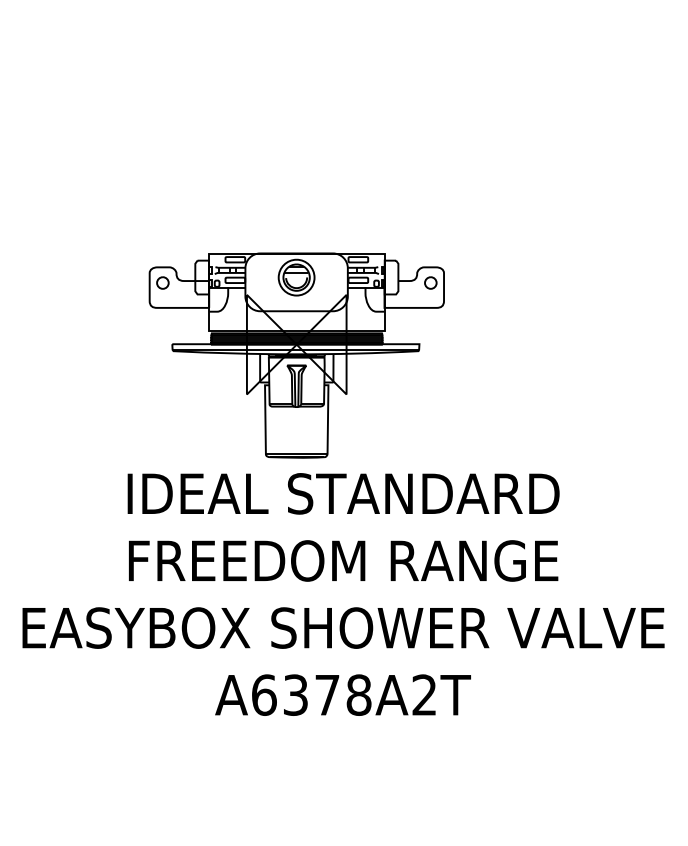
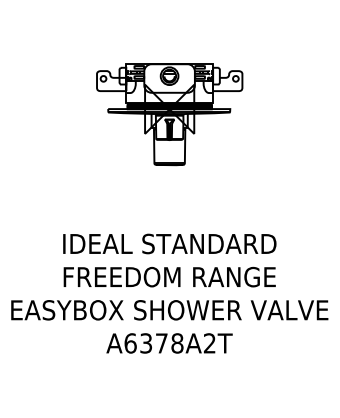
part: (296, 355) -> (169, 114), moved

